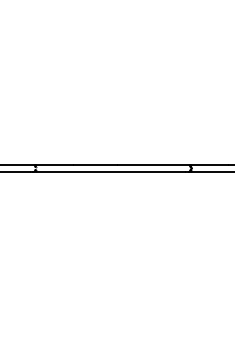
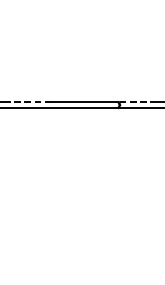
line: (94, 165) -> (29, 102), solid -> dashed
line: (210, 165) -> (137, 102), solid -> dashed

